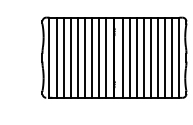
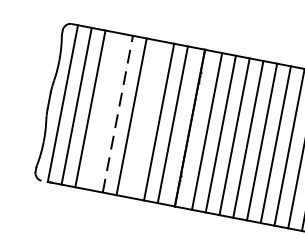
line: (70, 57) -> (104, 111), removed
line: (77, 57) -> (117, 113), solid -> dashed
line: (91, 57) -> (145, 118), removed

